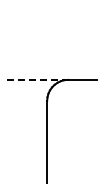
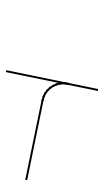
line: (37, 79) -> (37, 77), dashed -> solid

